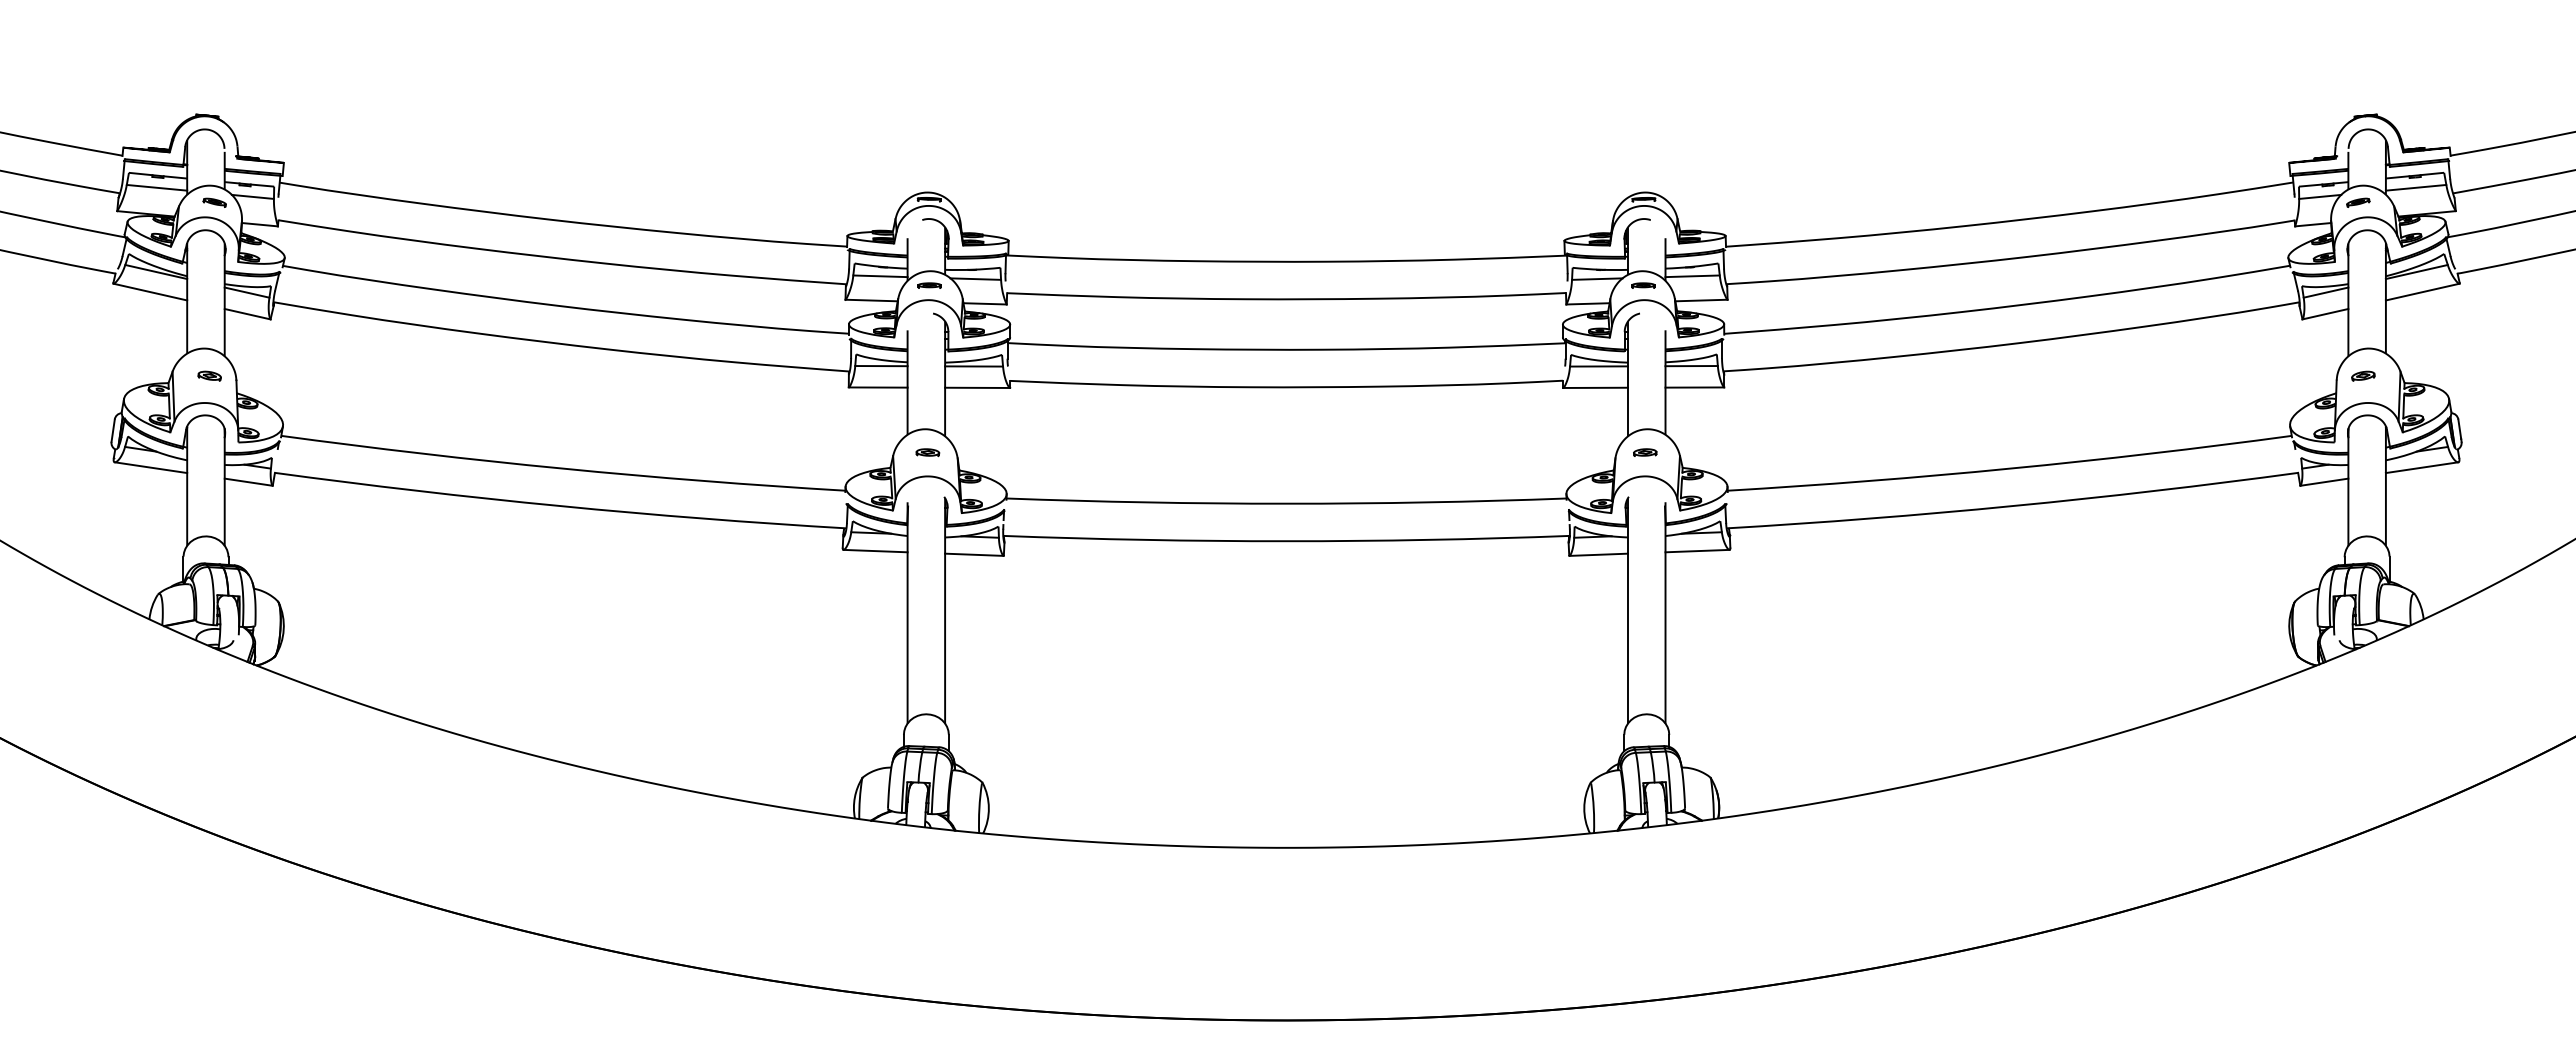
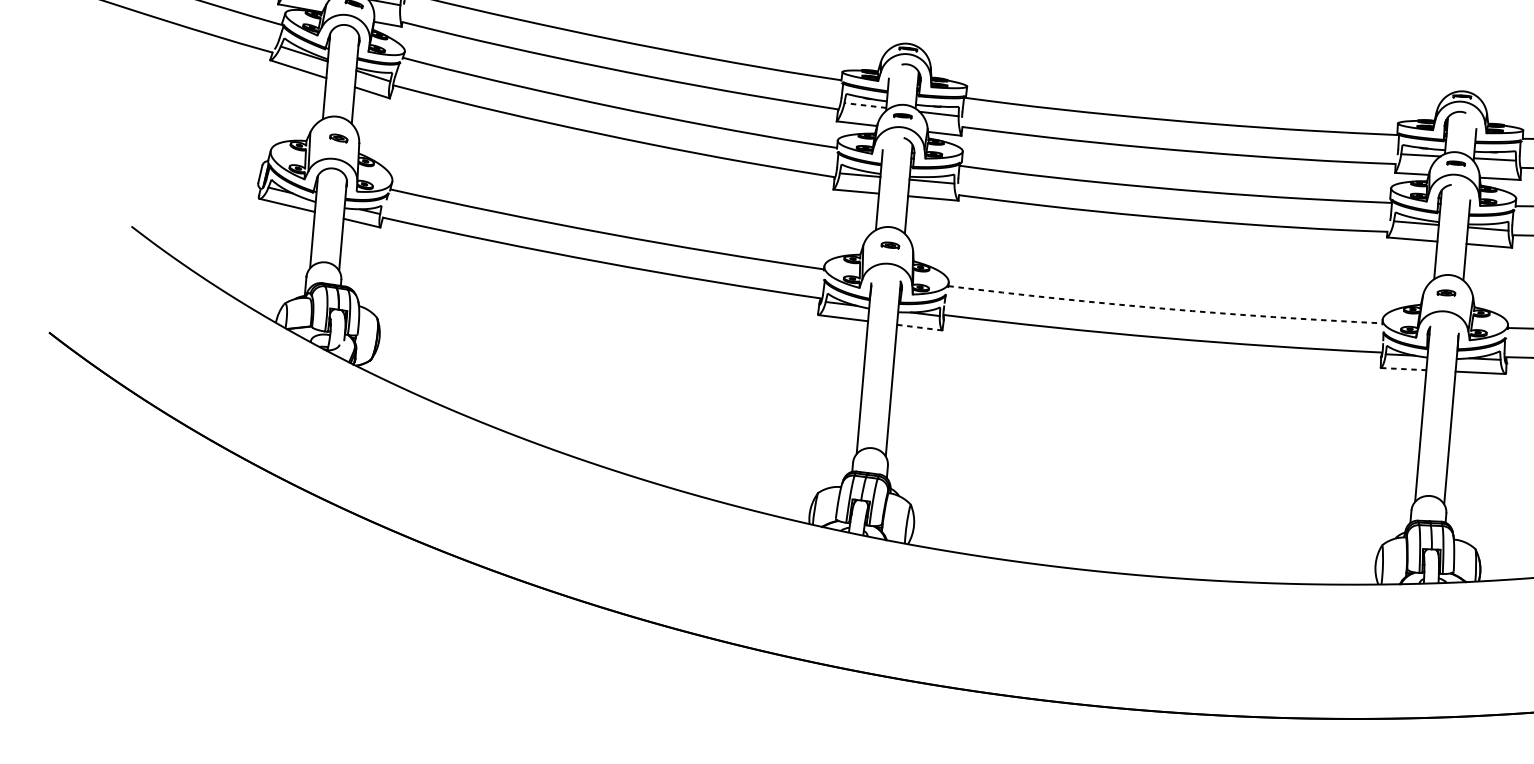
line: (879, 276) -> (864, 105), solid -> dashed
arc: (1286, 503) -> (1165, 308), solid -> dashed
line: (974, 554) -> (919, 327), solid -> dashed
line: (1599, 554) -> (1404, 368), solid -> dashed

